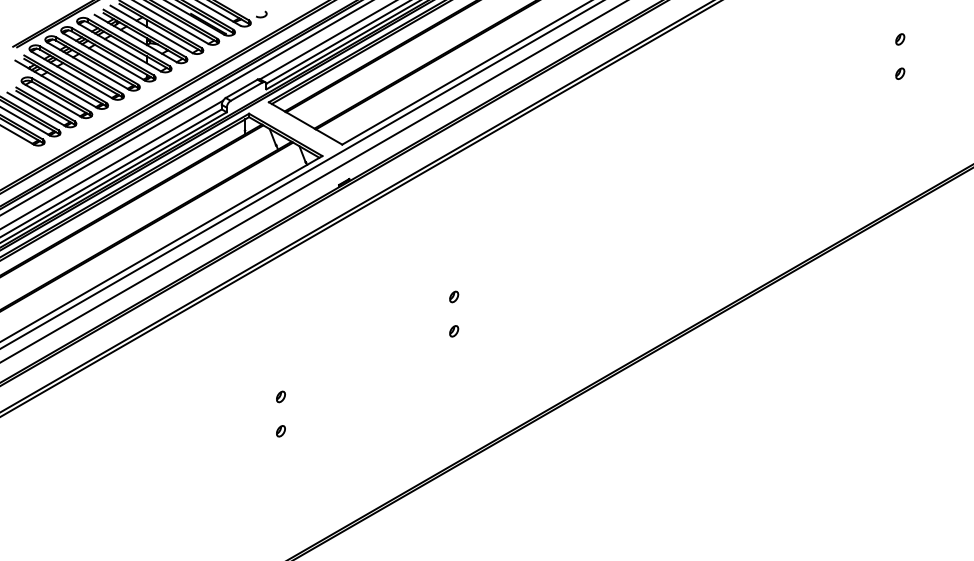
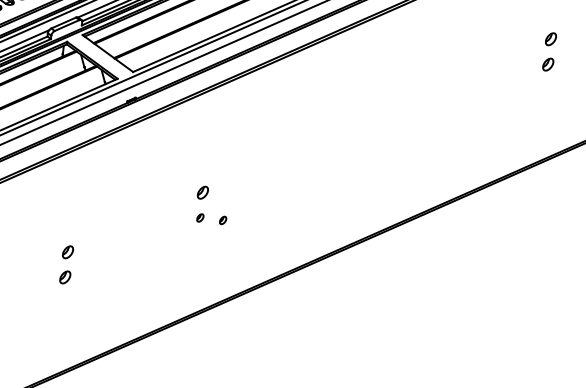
part: (900, 39) -> (551, 39), size x1.6
part: (900, 73) -> (548, 64), size x1.6
part: (454, 296) -> (203, 192), size x1.6
part: (485, 331) -> (223, 220), added
part: (280, 396) -> (67, 251), size x1.6
part: (280, 431) -> (64, 277), size x1.6

